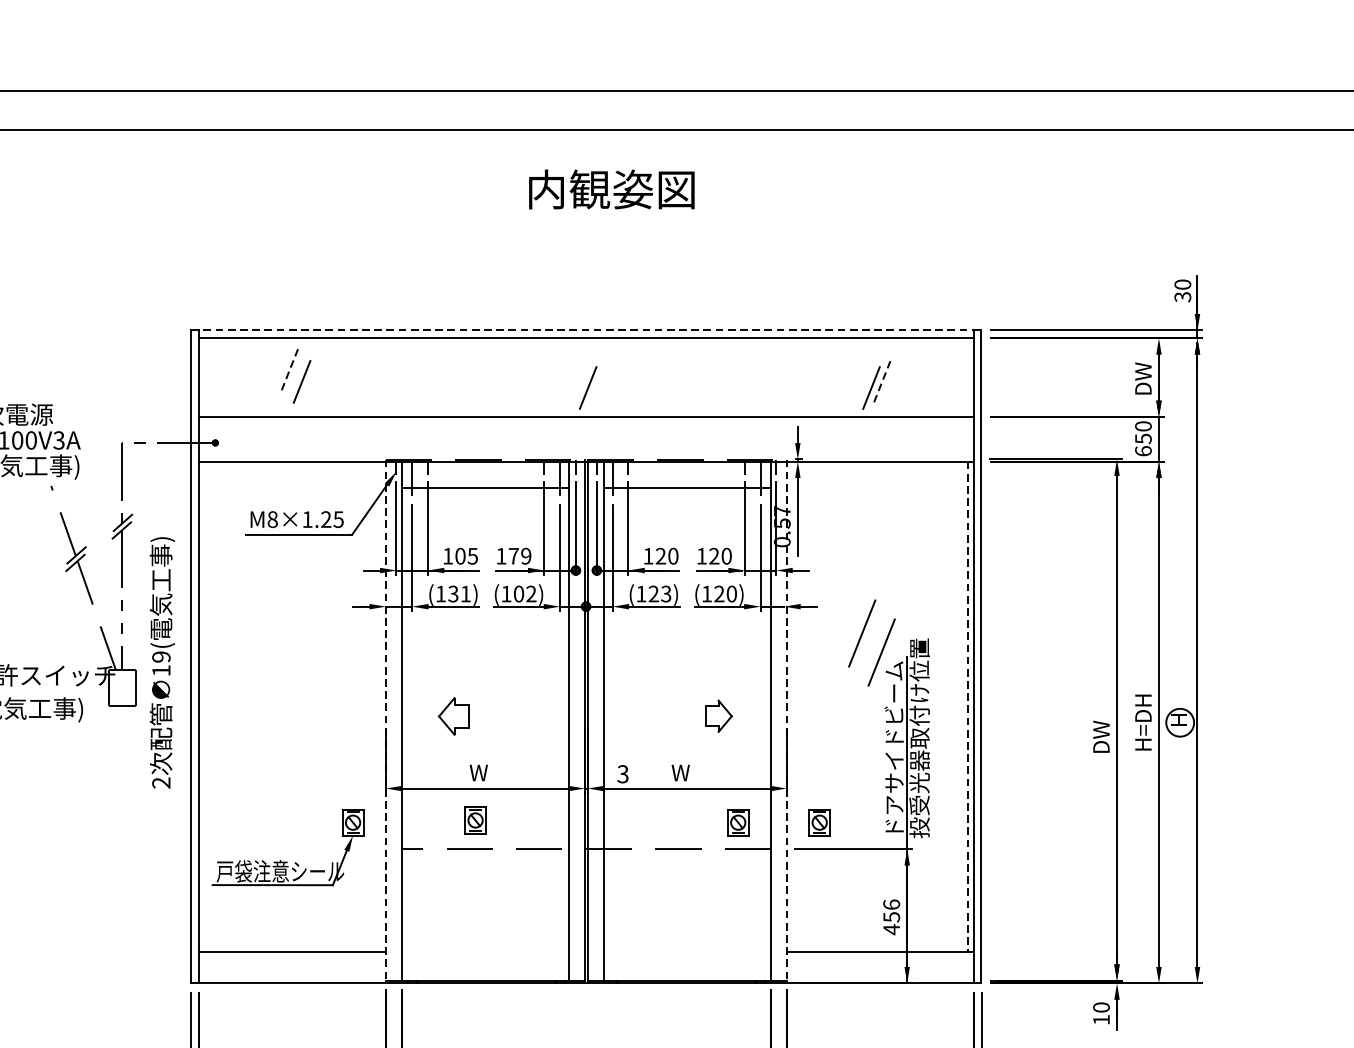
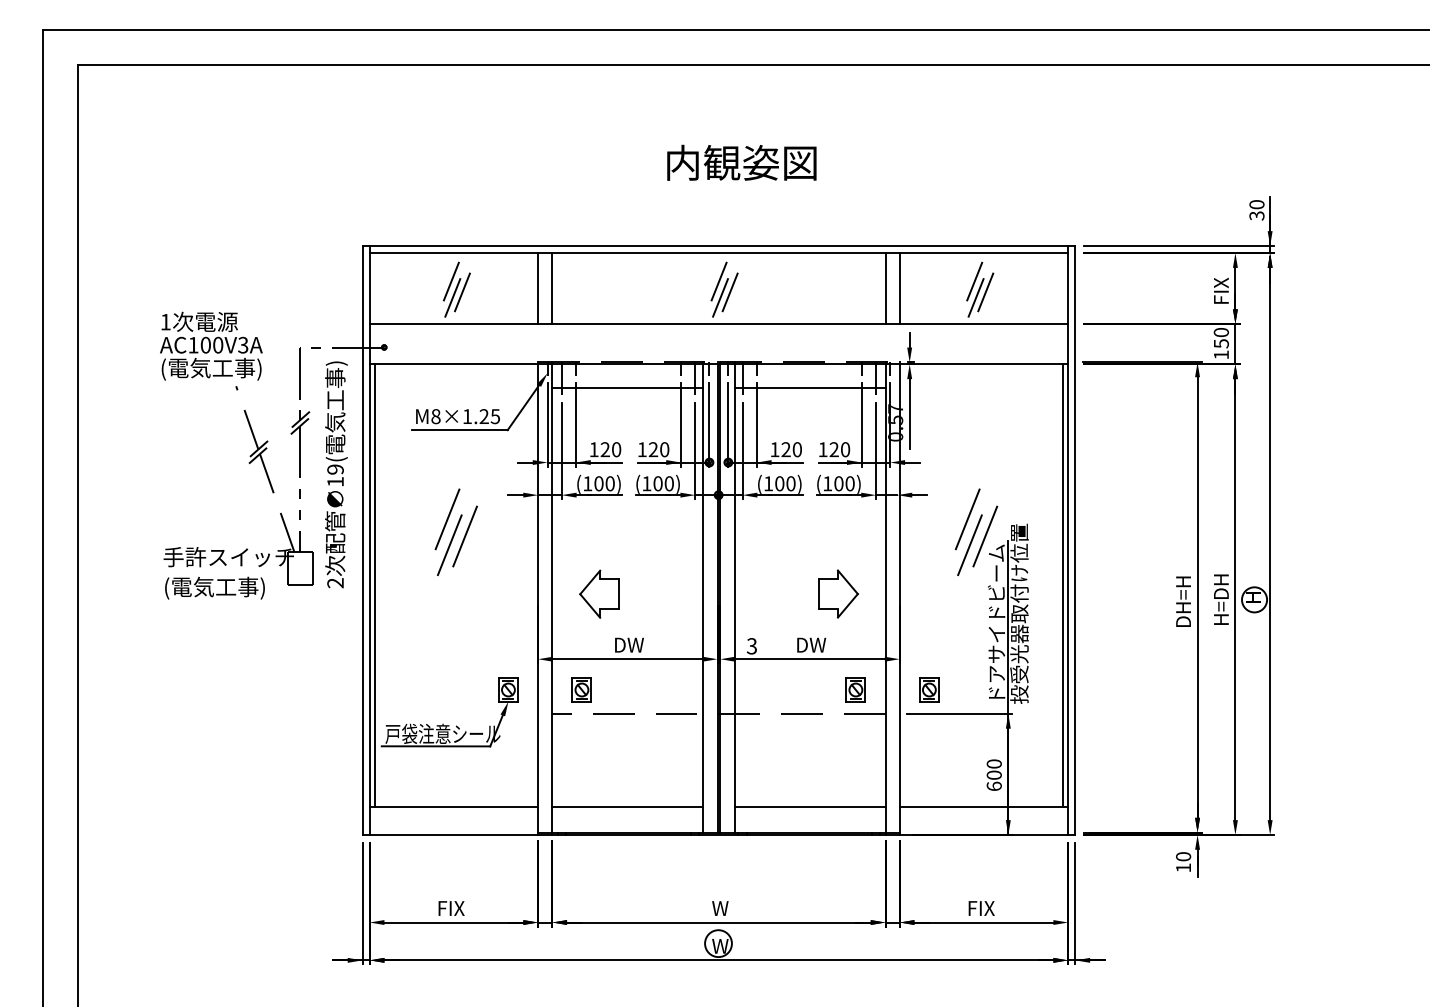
text: (611, 189) -> (741, 162), moved
line: (587, 329) -> (719, 245), dashed -> solid
line: (585, 369) -> (718, 281), added
line: (869, 369) -> (974, 281), added
line: (289, 370) -> (451, 282), dashed -> solid
text: (1143, 376) -> (1221, 287), DW -> FIX
line: (386, 377) -> (538, 288), added
line: (401, 377) -> (552, 288), added
line: (771, 377) -> (885, 288), added
line: (786, 377) -> (899, 288), added
line: (598, 382) -> (729, 292), added
line: (881, 382) -> (985, 292), dashed -> solid
line: (291, 387) -> (452, 297), added
text: (1142, 450) -> (1220, 354), 650 -> 150
text: (466, 556) -> (610, 449), 105 -> 120
text: (519, 556) -> (658, 449), 179 -> 120
text: (459, 593) -> (604, 483), (131) -> (100)
text: (530, 593) -> (668, 483), (102) -> (100)
text: (660, 593) -> (785, 483), (123) -> (100)
text: (718, 593) -> (838, 483), (120) -> (100)
line: (285, 633) -> (447, 519), added
line: (304, 652) -> (464, 536), added
text: (162, 662) -> (336, 474), moved
line: (287, 662) -> (449, 545), added
line: (864, 662) -> (969, 545), added
line: (204, 706) -> (374, 585), added
line: (968, 706) -> (1063, 585), dashed -> solid
part: (454, 715) -> (599, 593), size x1.43
part: (718, 715) -> (838, 593), size x1.67
text: (1101, 717) -> (1183, 595), DW -> DH=H
line: (386, 722) -> (538, 599), dashed -> solid
line: (786, 722) -> (899, 599), dashed -> solid
text: (486, 772) -> (628, 644), W -> DW
text: (687, 772) -> (810, 644), W -> DW
part: (475, 819) -> (581, 689), moved
text: (890, 917) -> (993, 775), 456 -> 600
line: (485, 951) -> (627, 806), added
line: (686, 951) -> (809, 806), added

